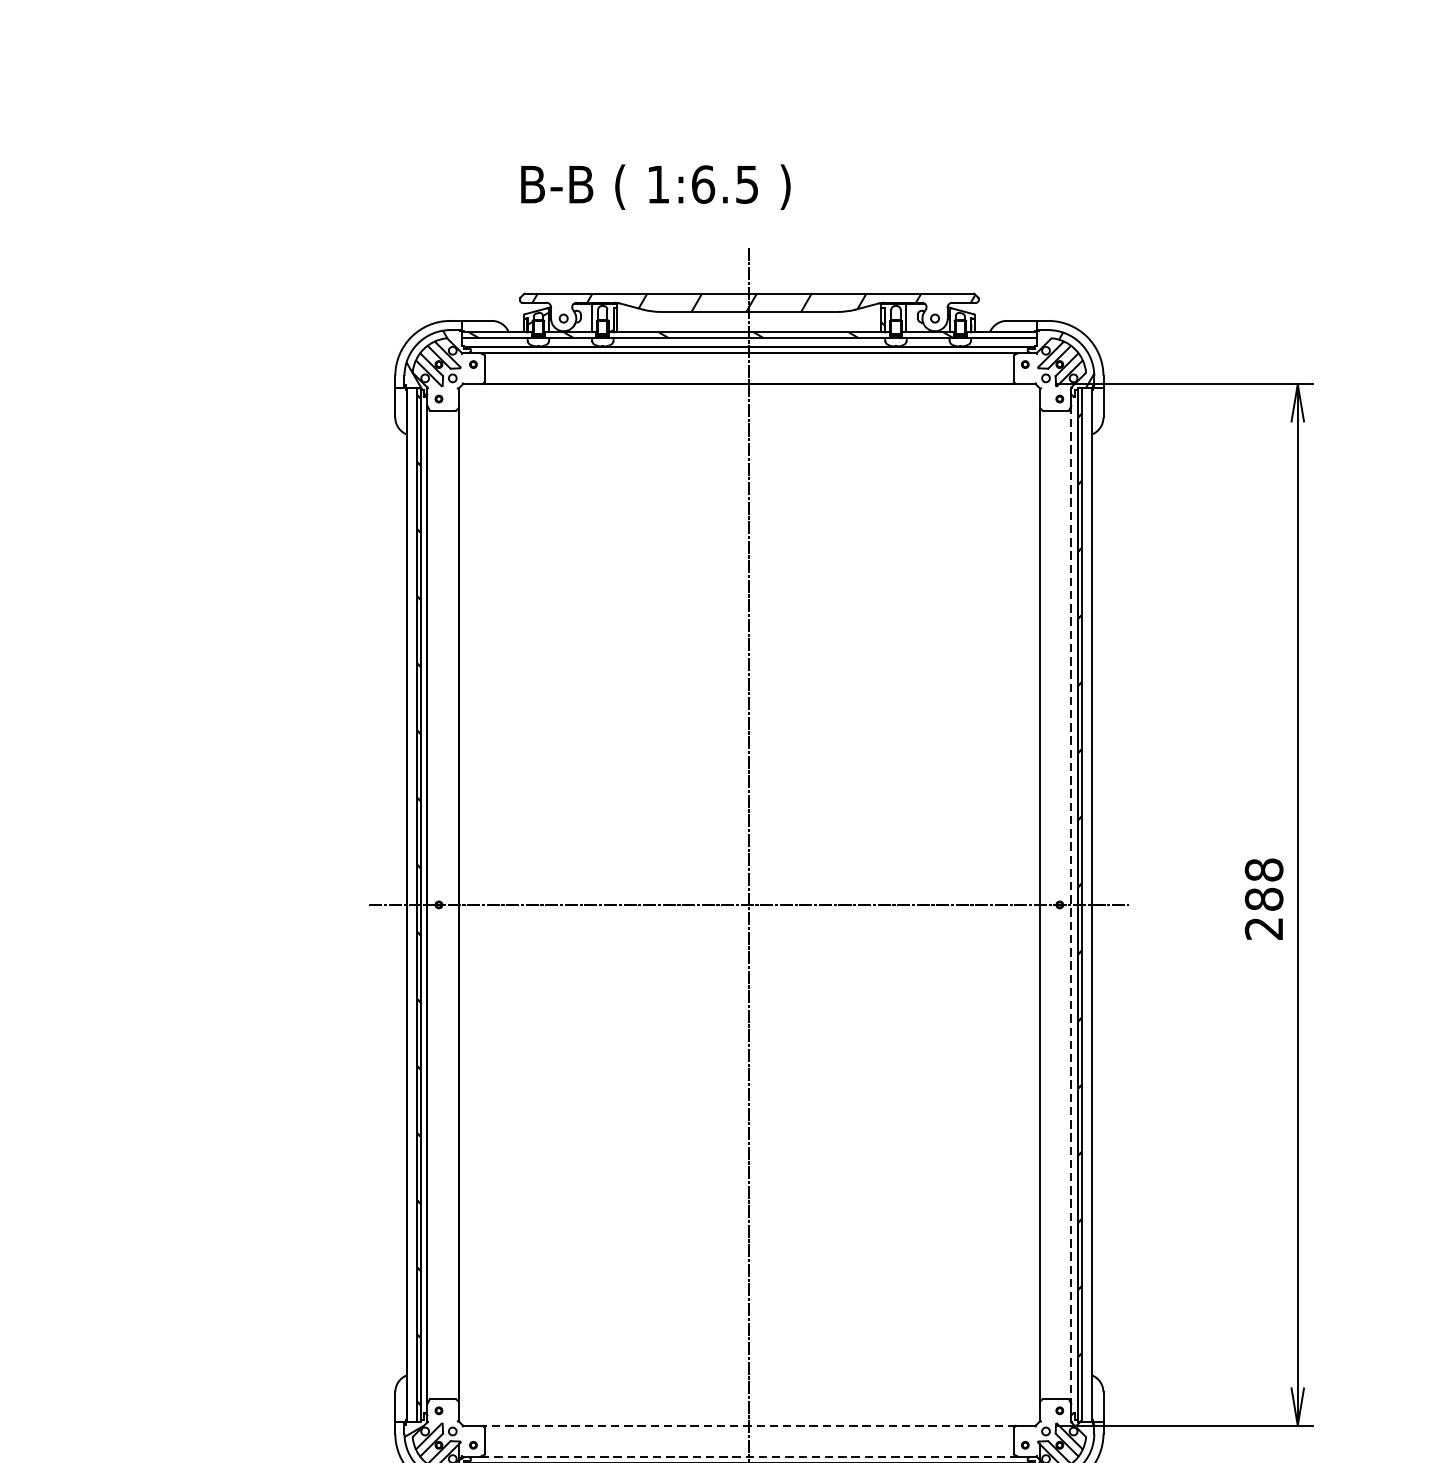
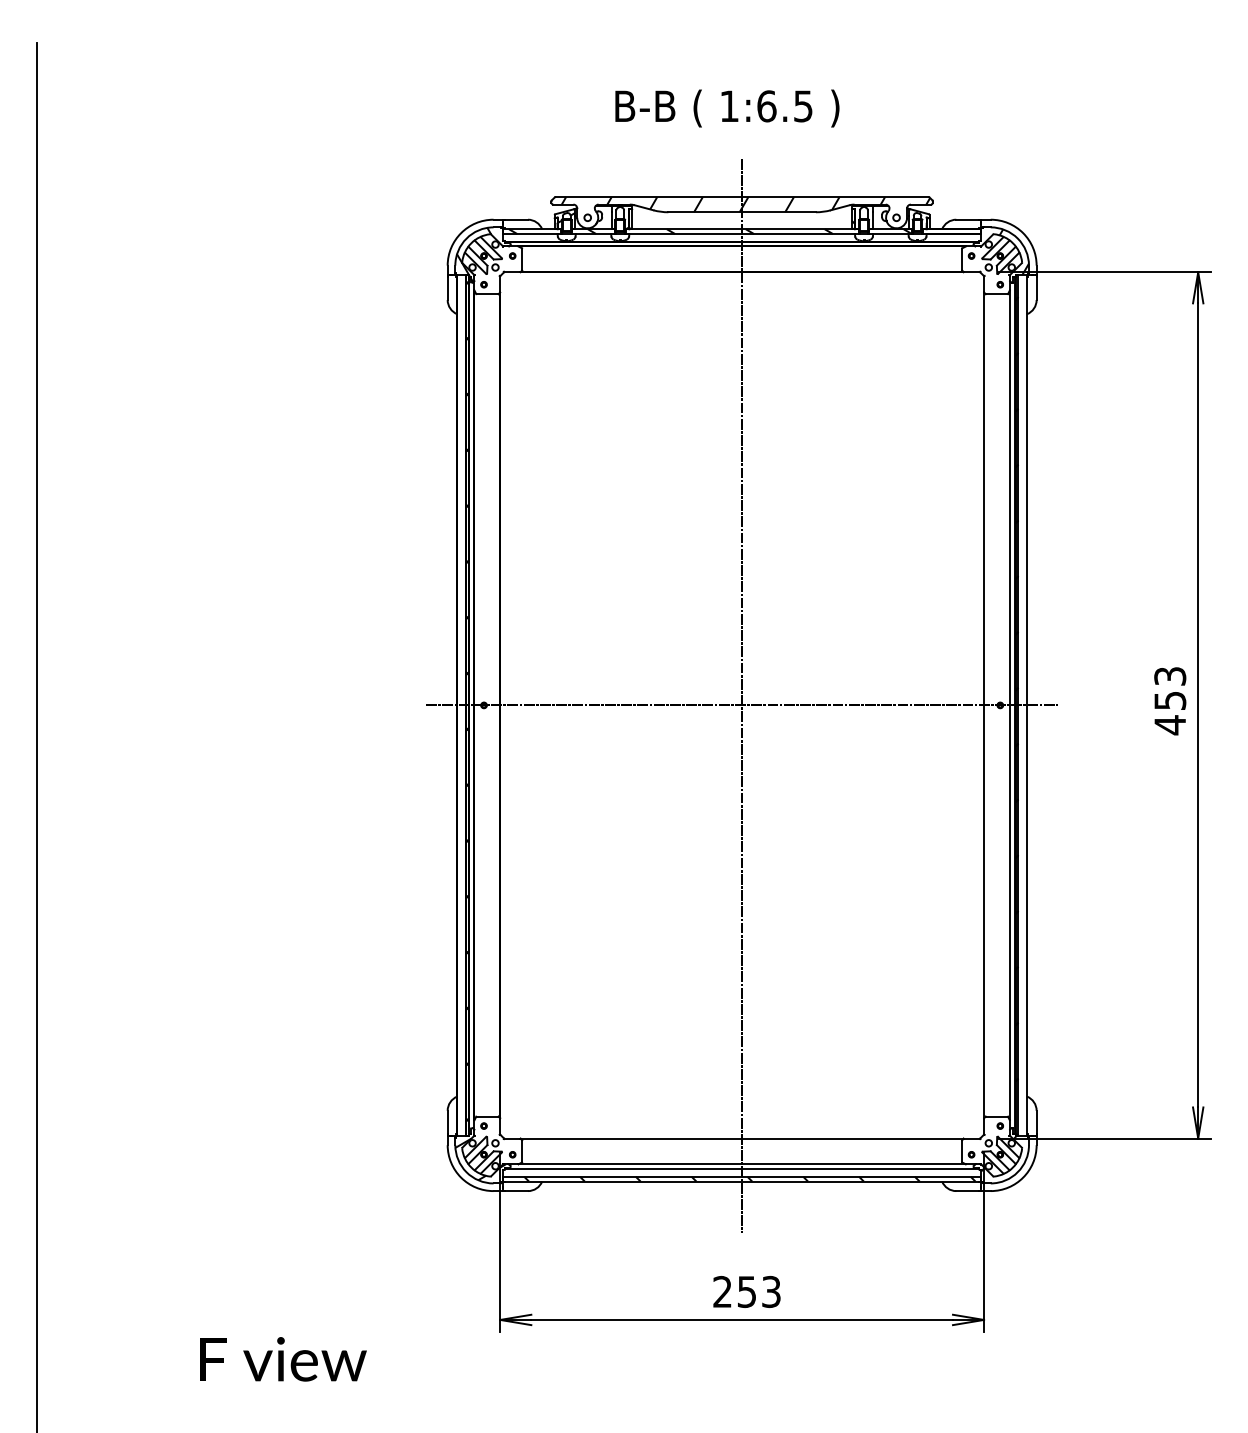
text: (656, 187) -> (727, 108), moved
text: (1264, 899) -> (1170, 700), 288 -> 453
line: (1070, 905) -> (1009, 705), dashed -> solid
line: (749, 1425) -> (742, 1138), dashed -> solid
line: (749, 1456) -> (742, 1164), dashed -> solid

